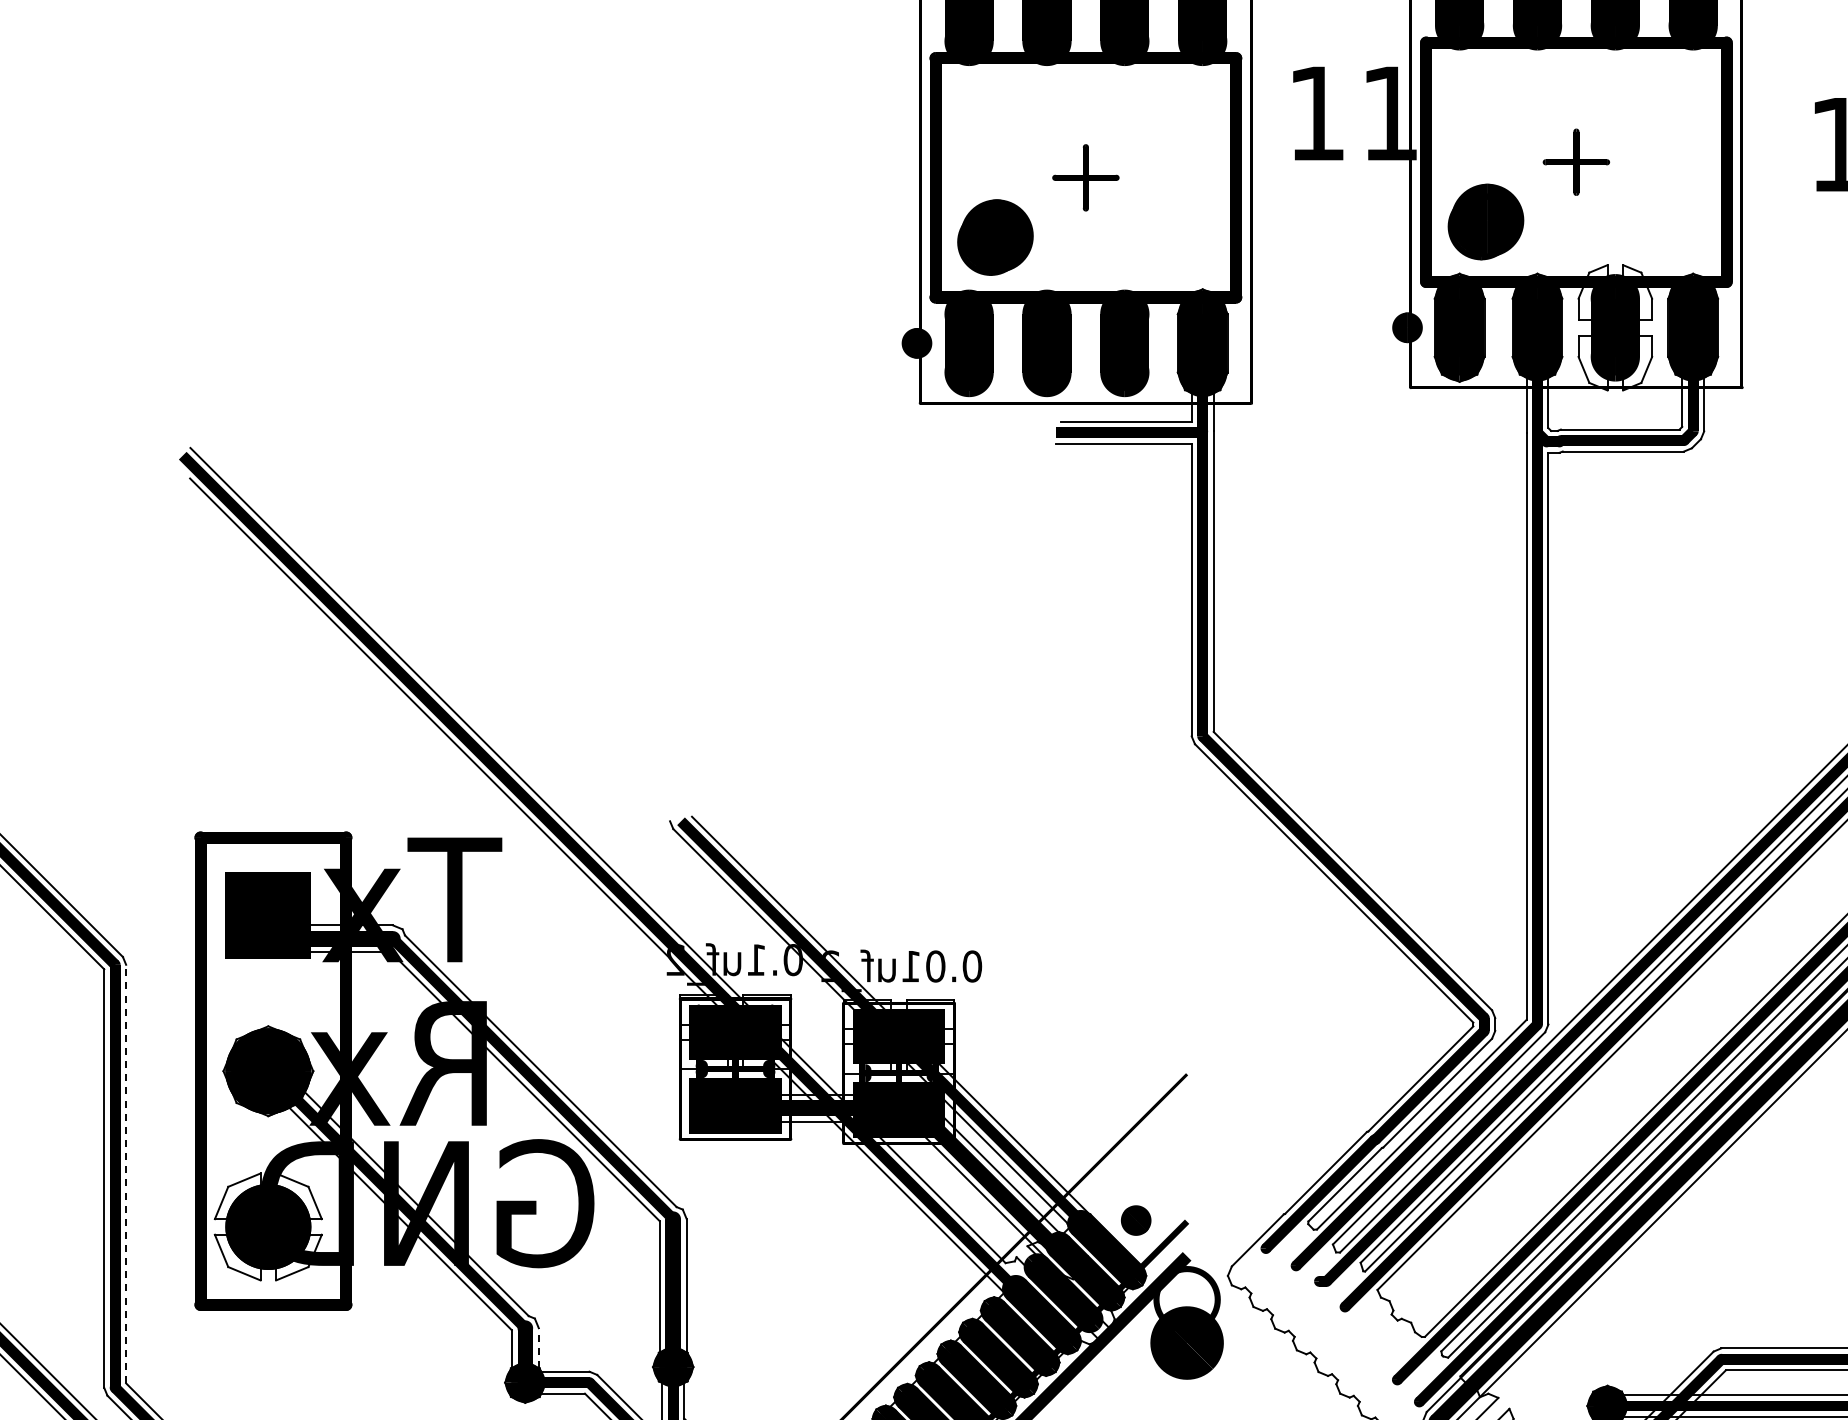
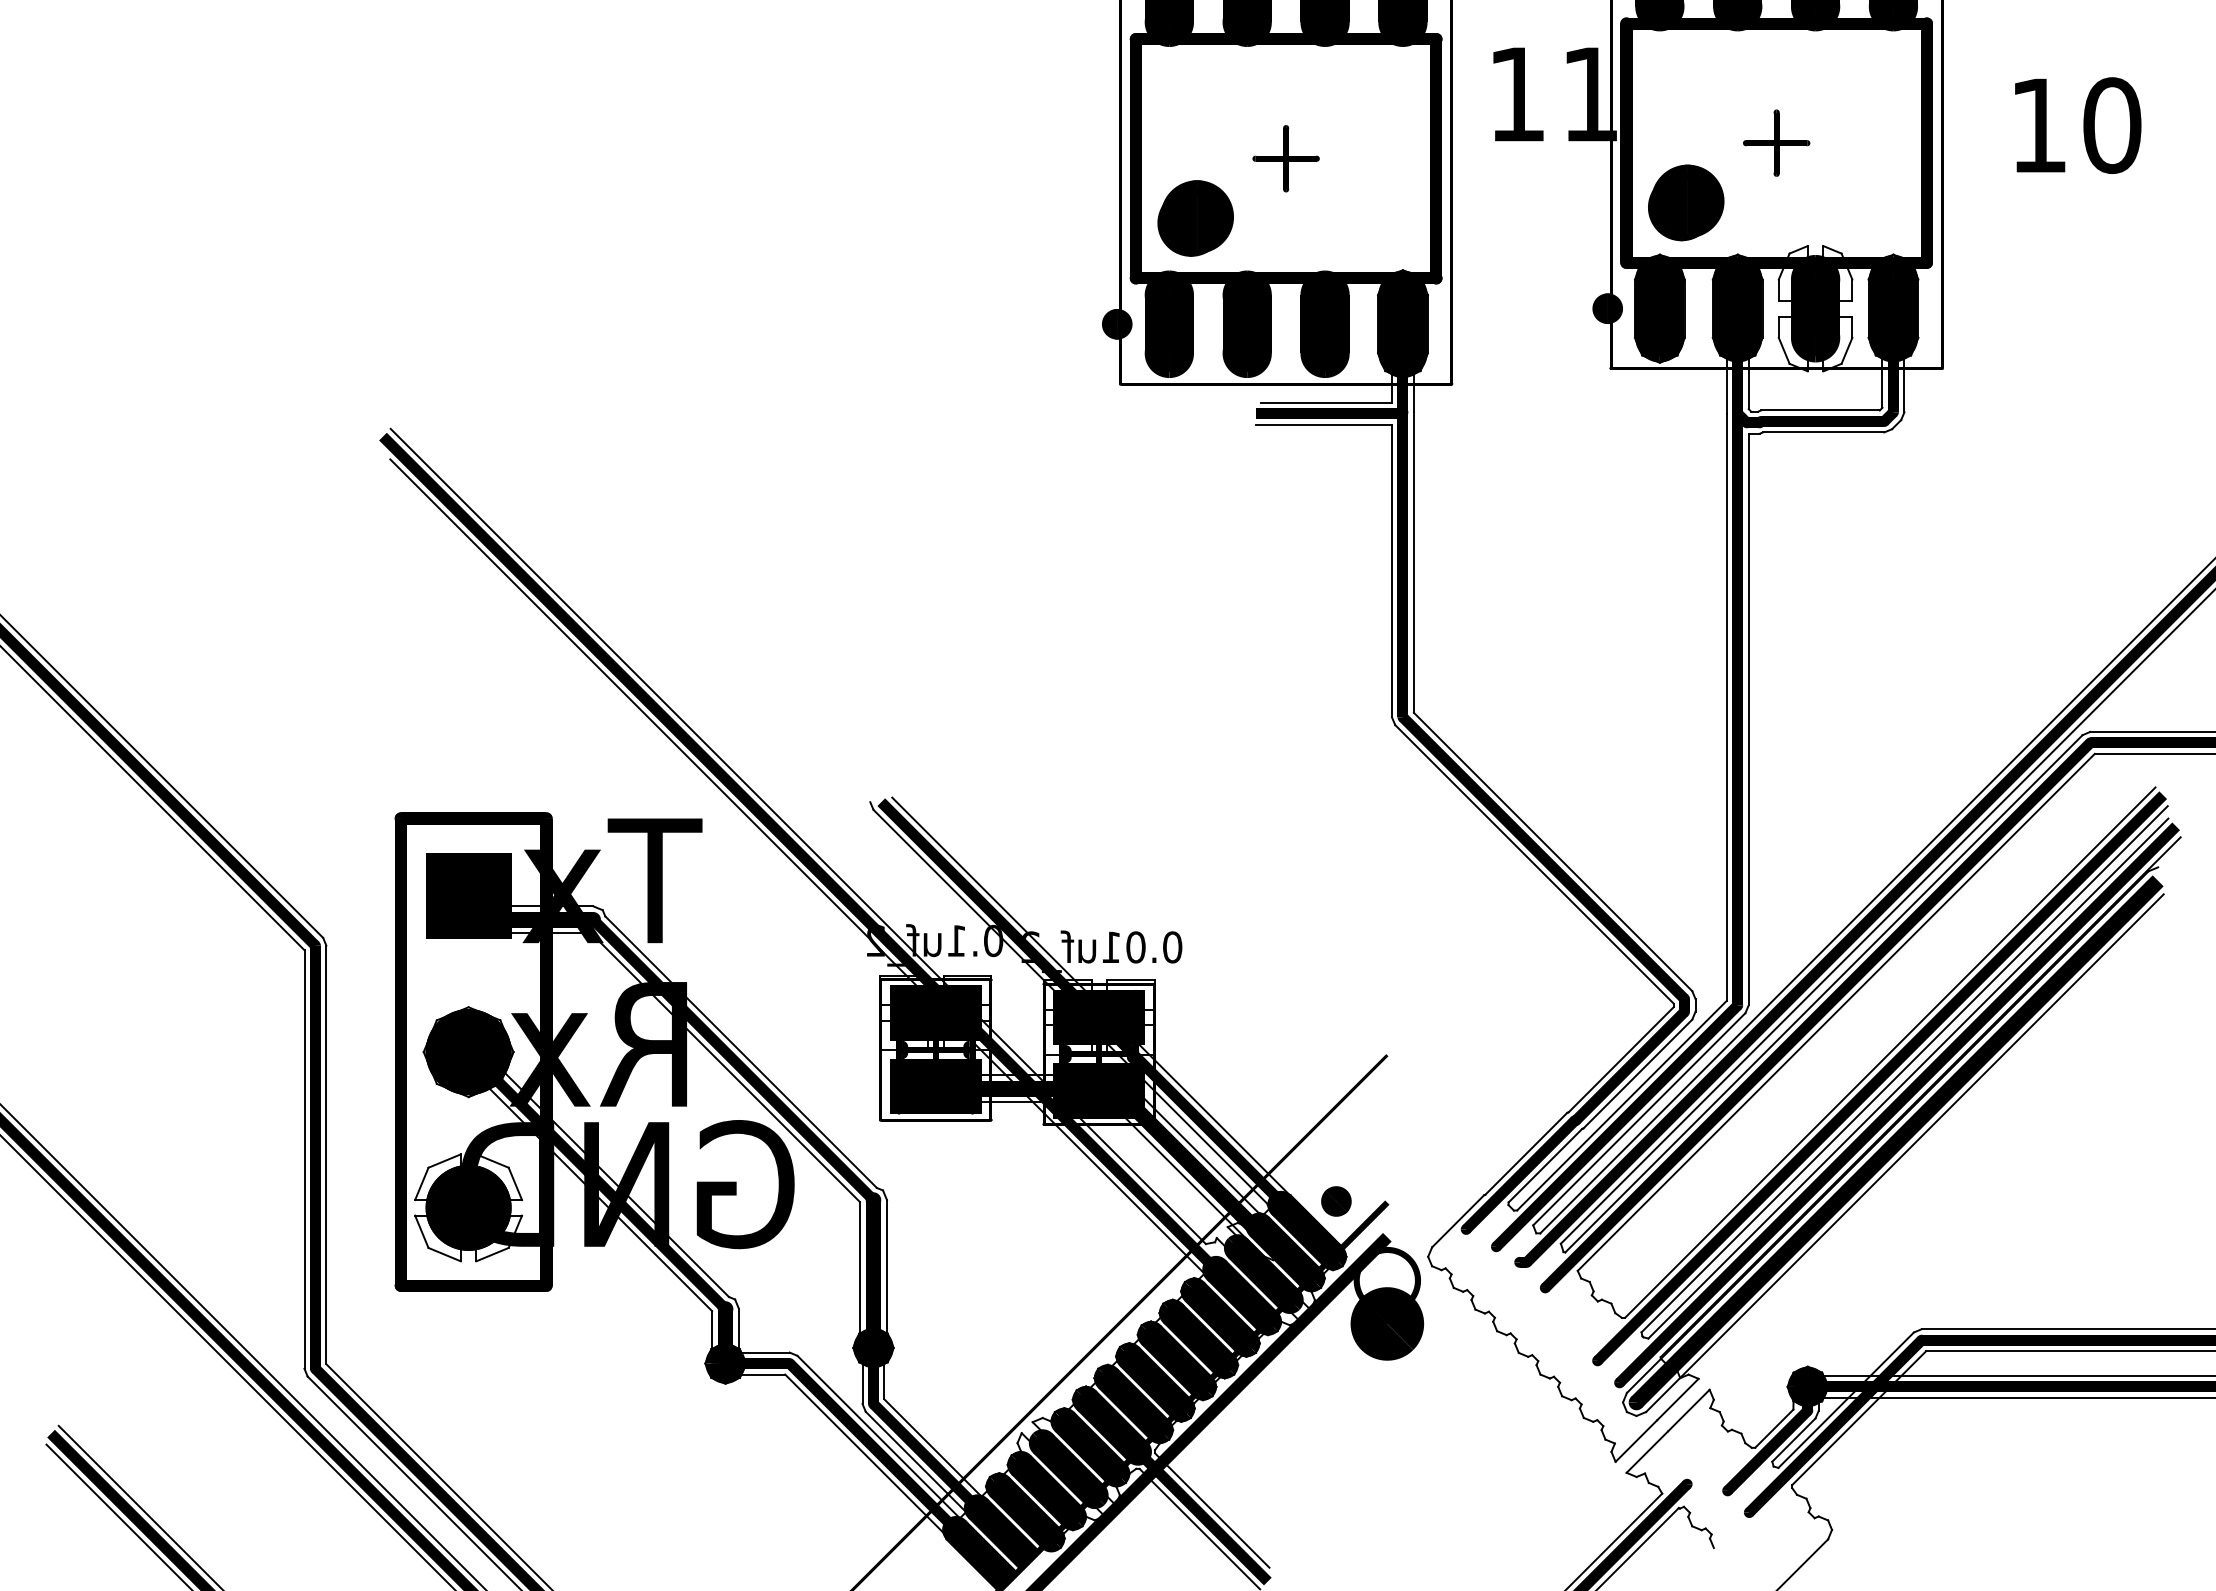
line: (126, 1173) -> (326, 1154), dashed -> solid
line: (539, 1347) -> (739, 1328), dashed -> solid

